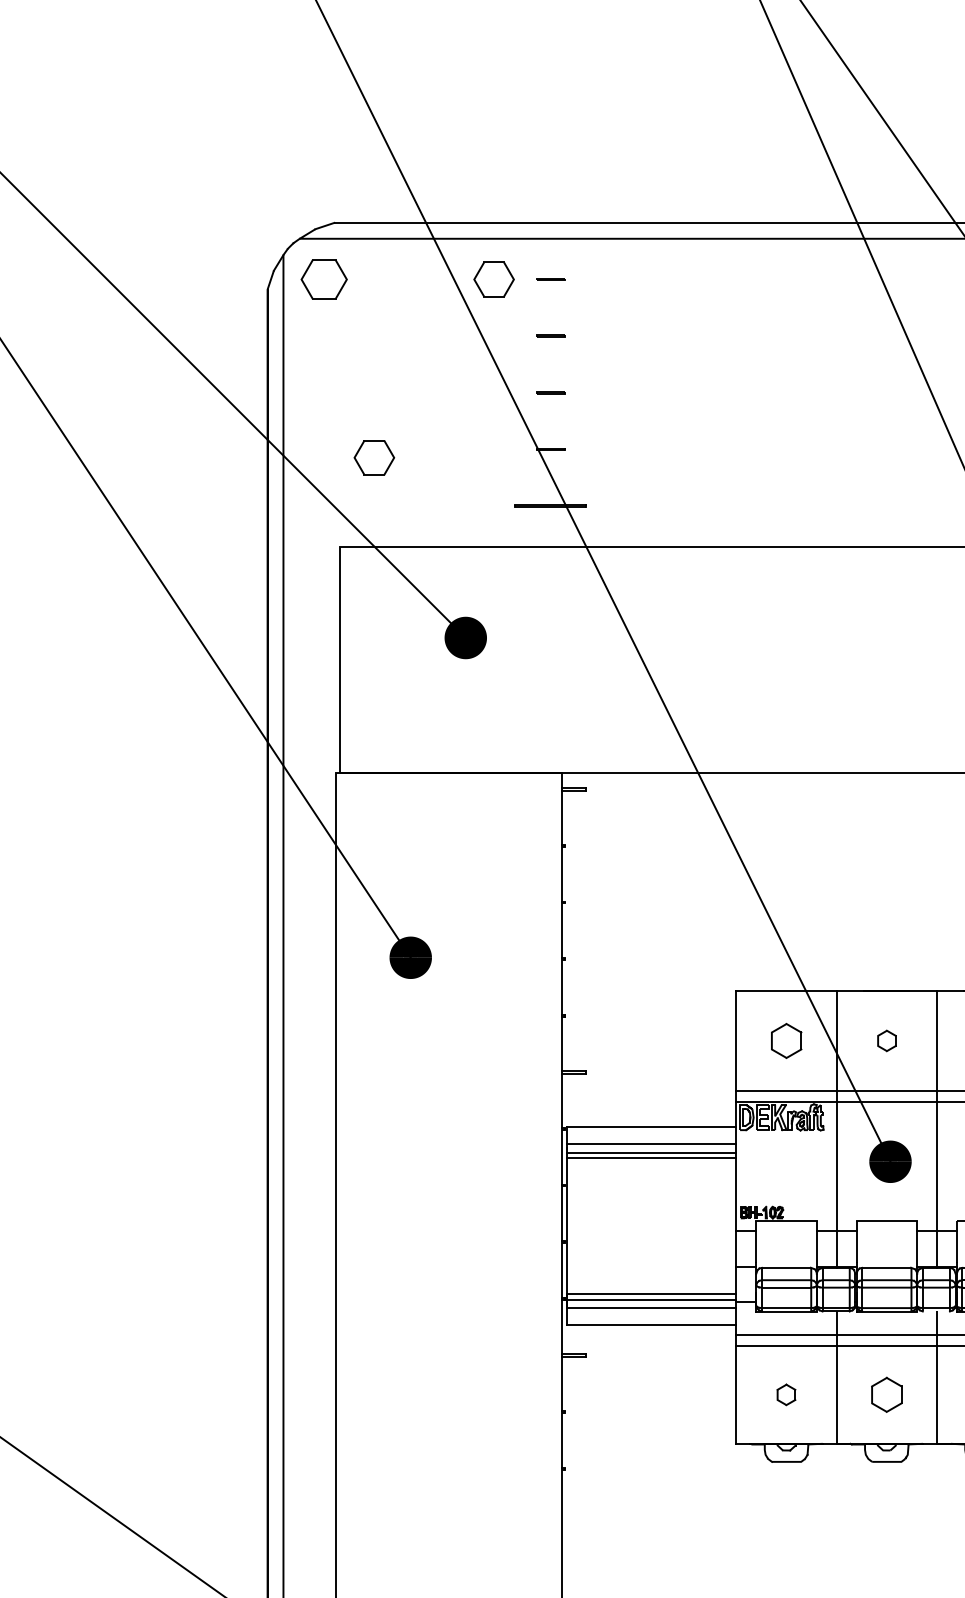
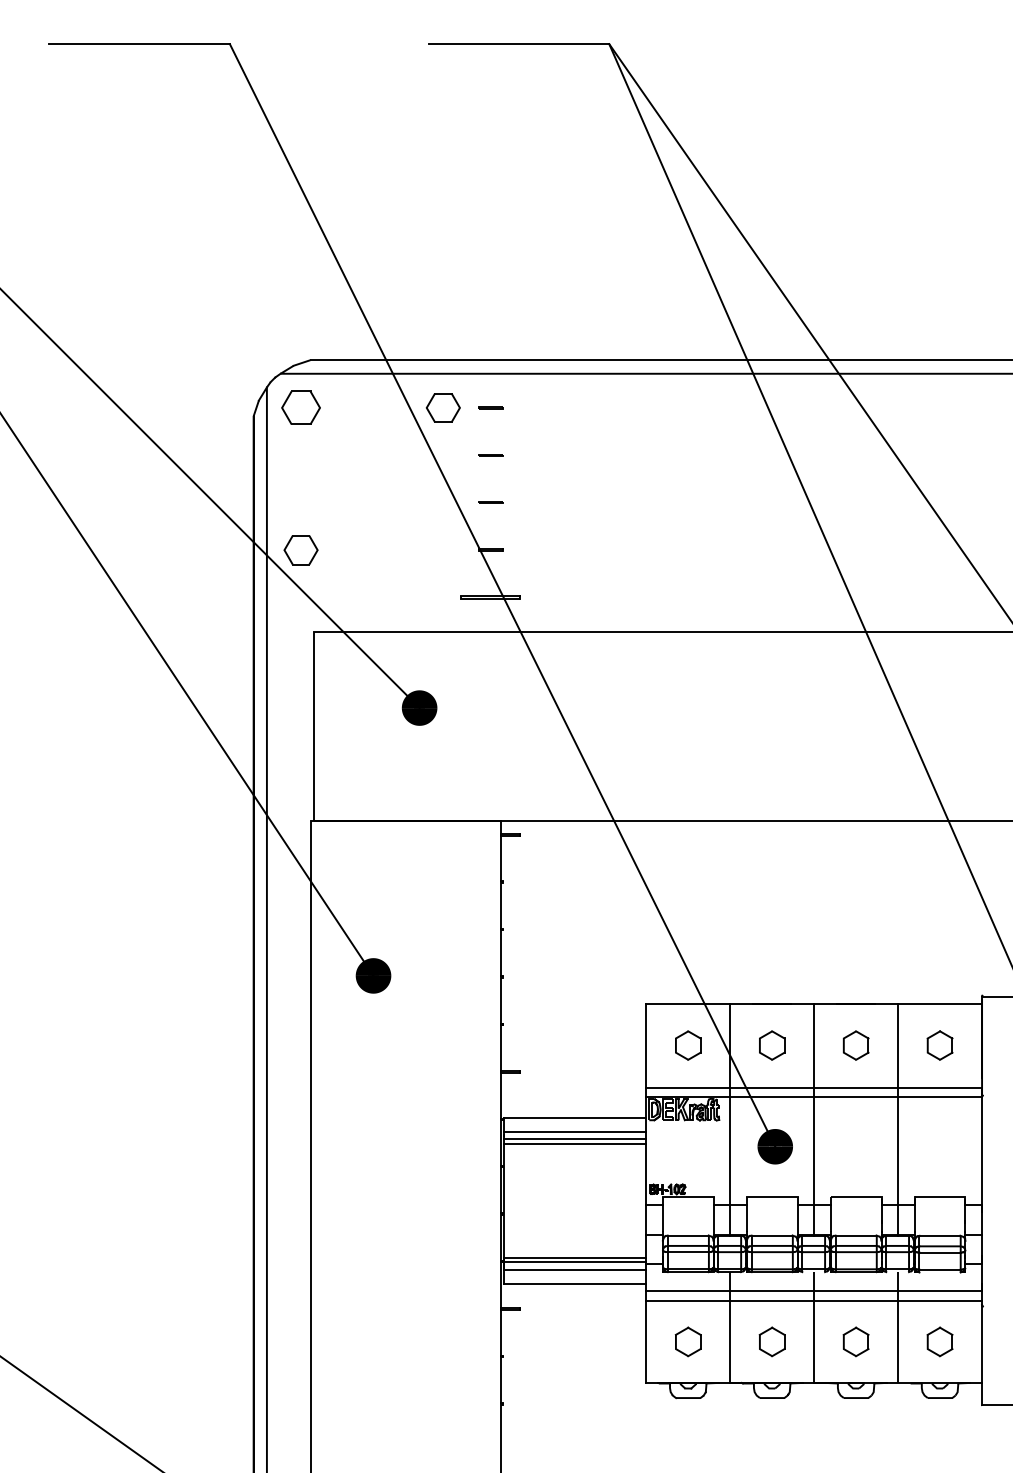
part: (373, 458) -> (300, 550), moved
part: (887, 1040) -> (772, 1045), size x1.67
part: (785, 1394) -> (687, 1341), size x1.67

